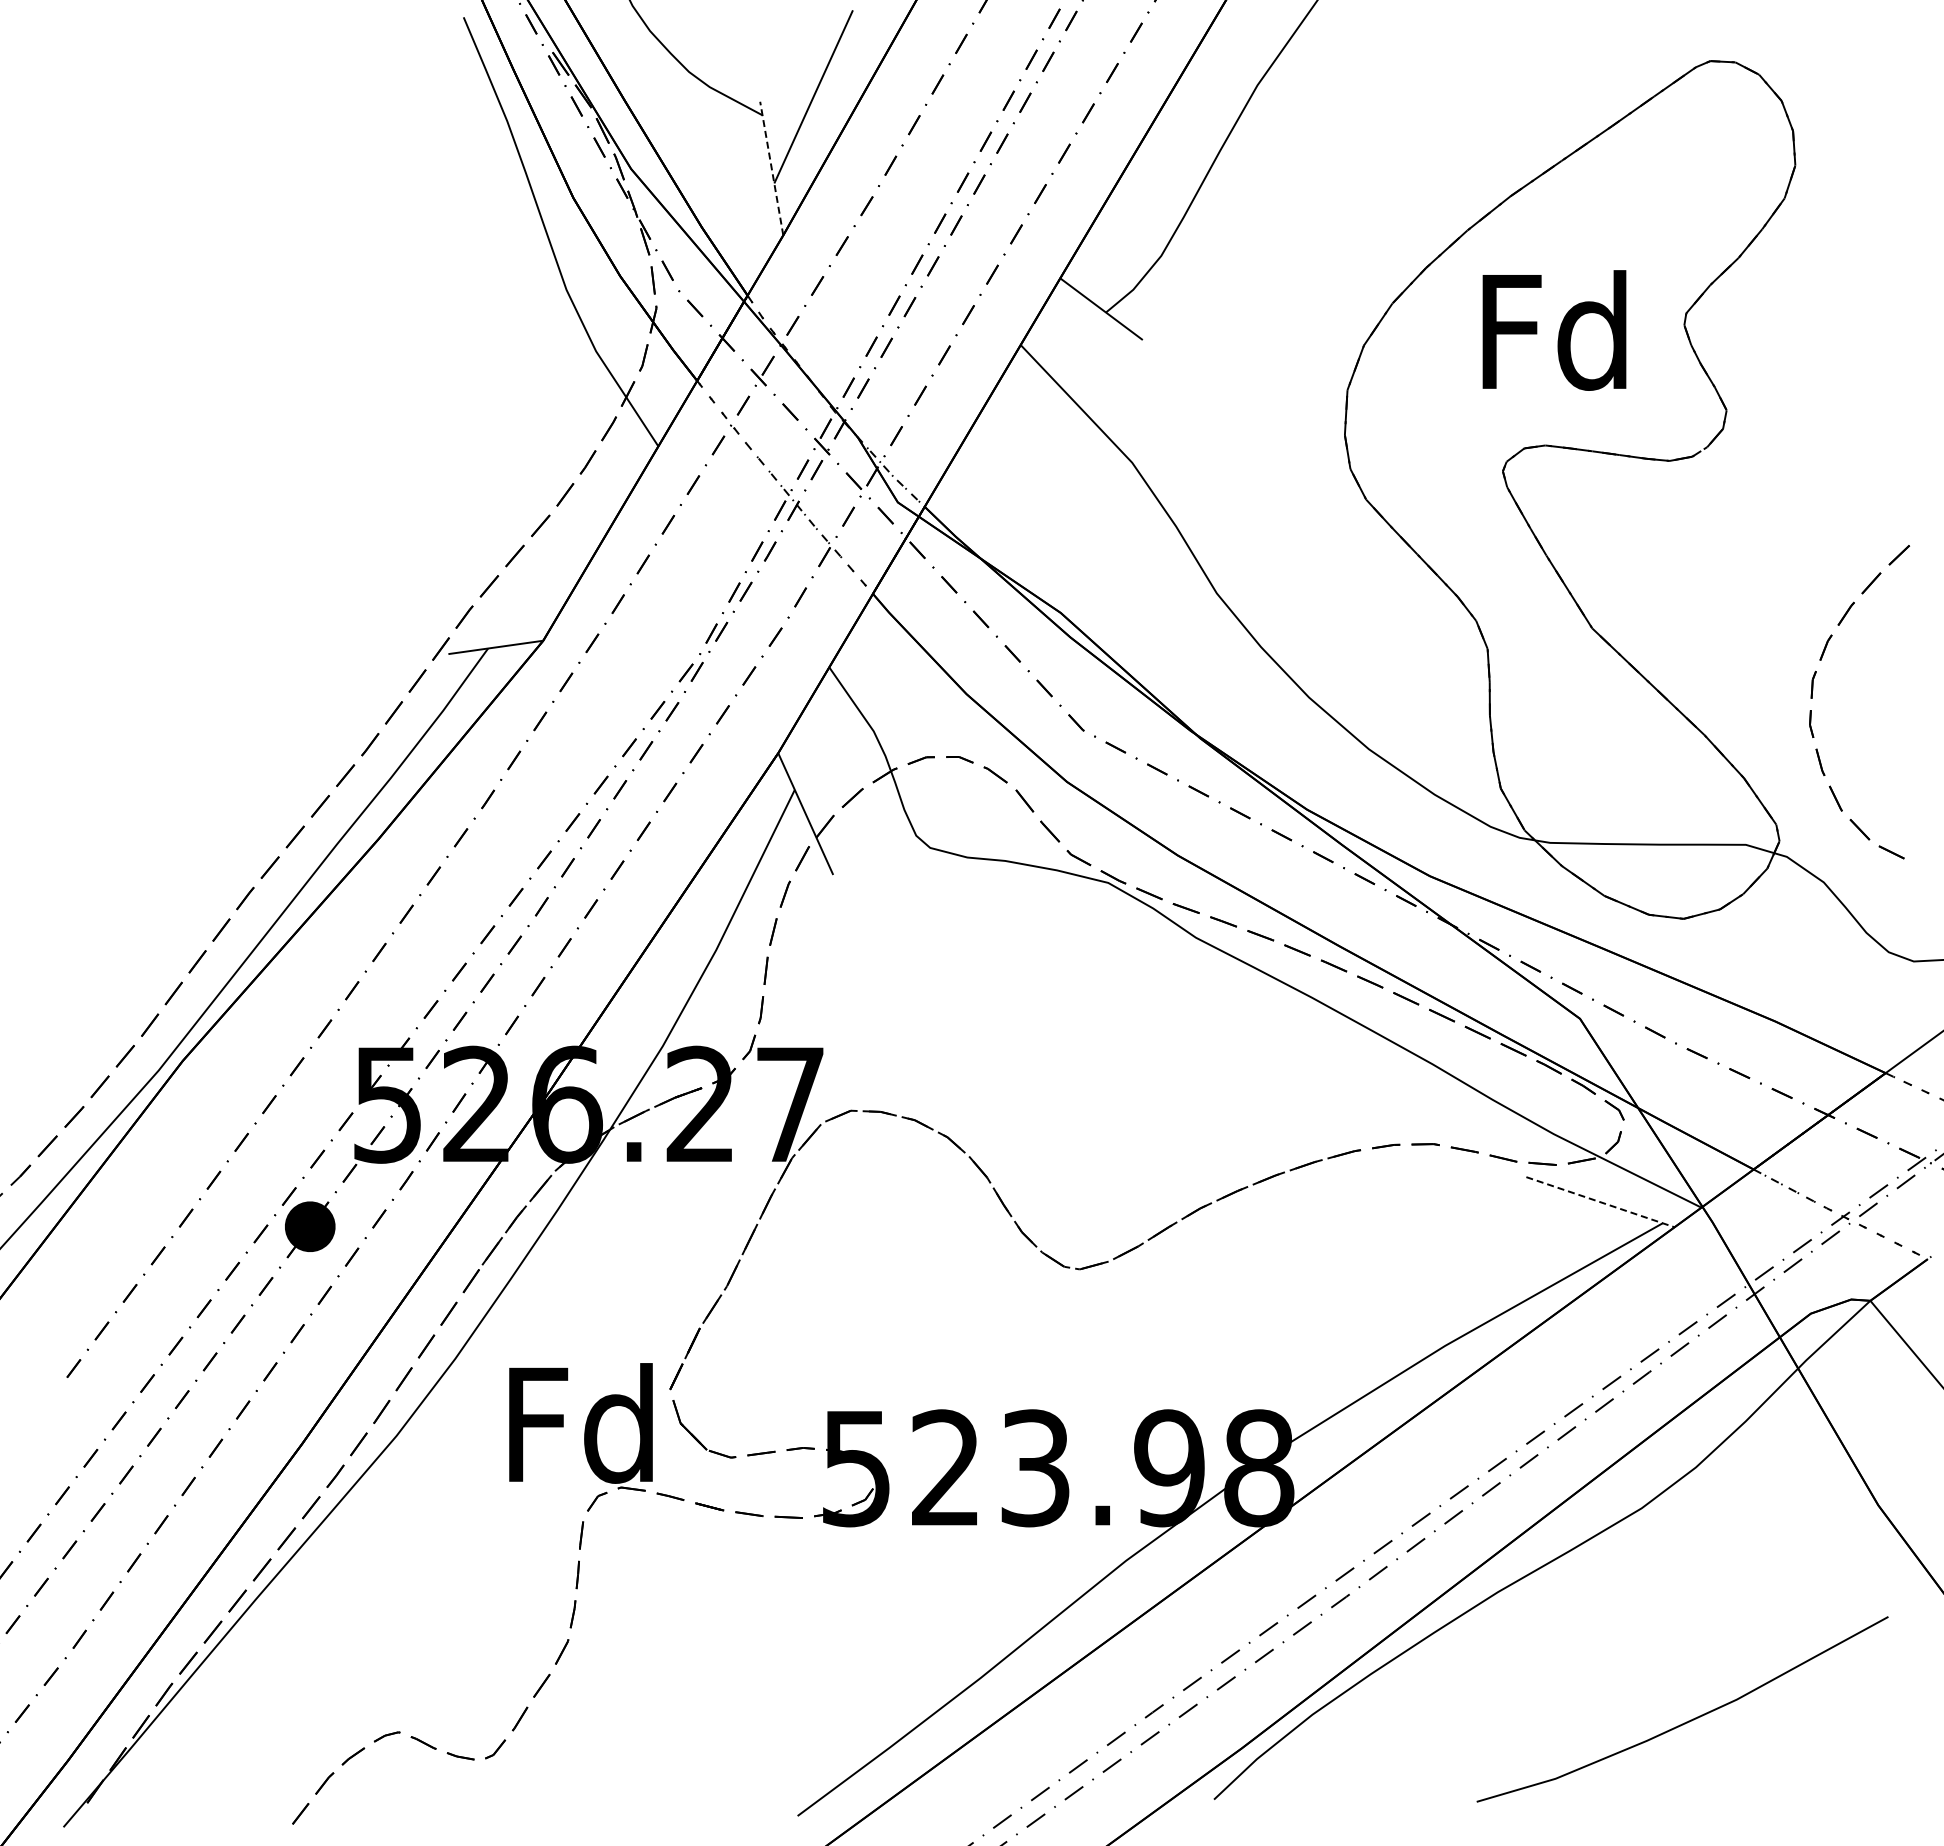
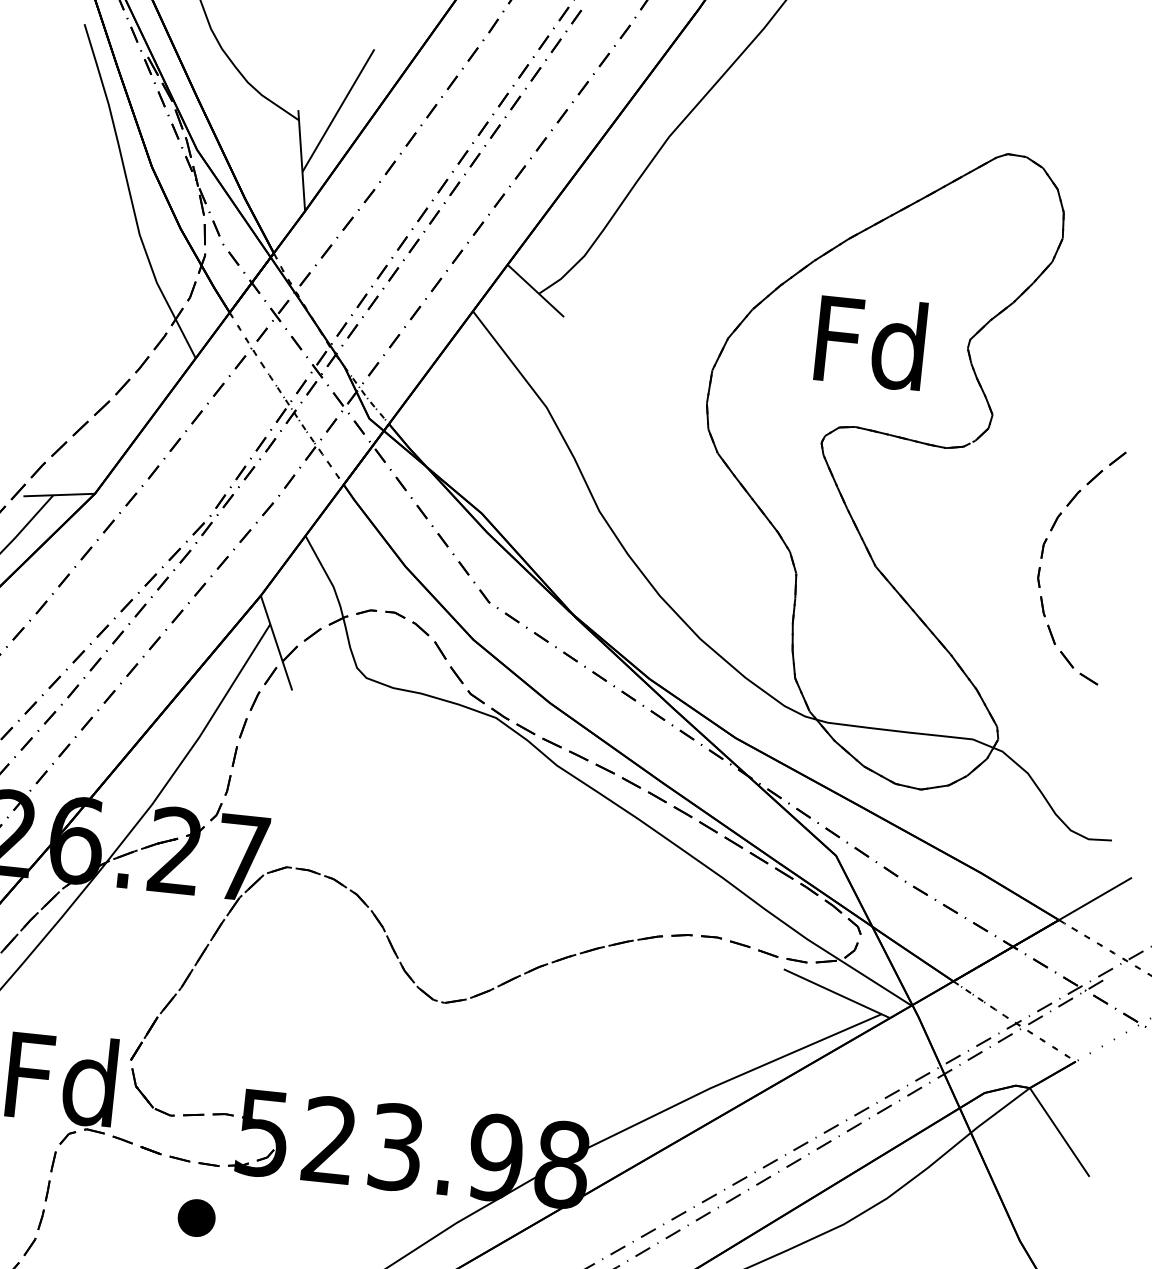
line: (771, 168) -> (301, 160), dashed -> solid
part: (1812, 698) -> (1042, 558), moved
line: (1600, 1202) -> (836, 993), dashed -> solid
part: (779, 1590) -> (196, 1218), added

